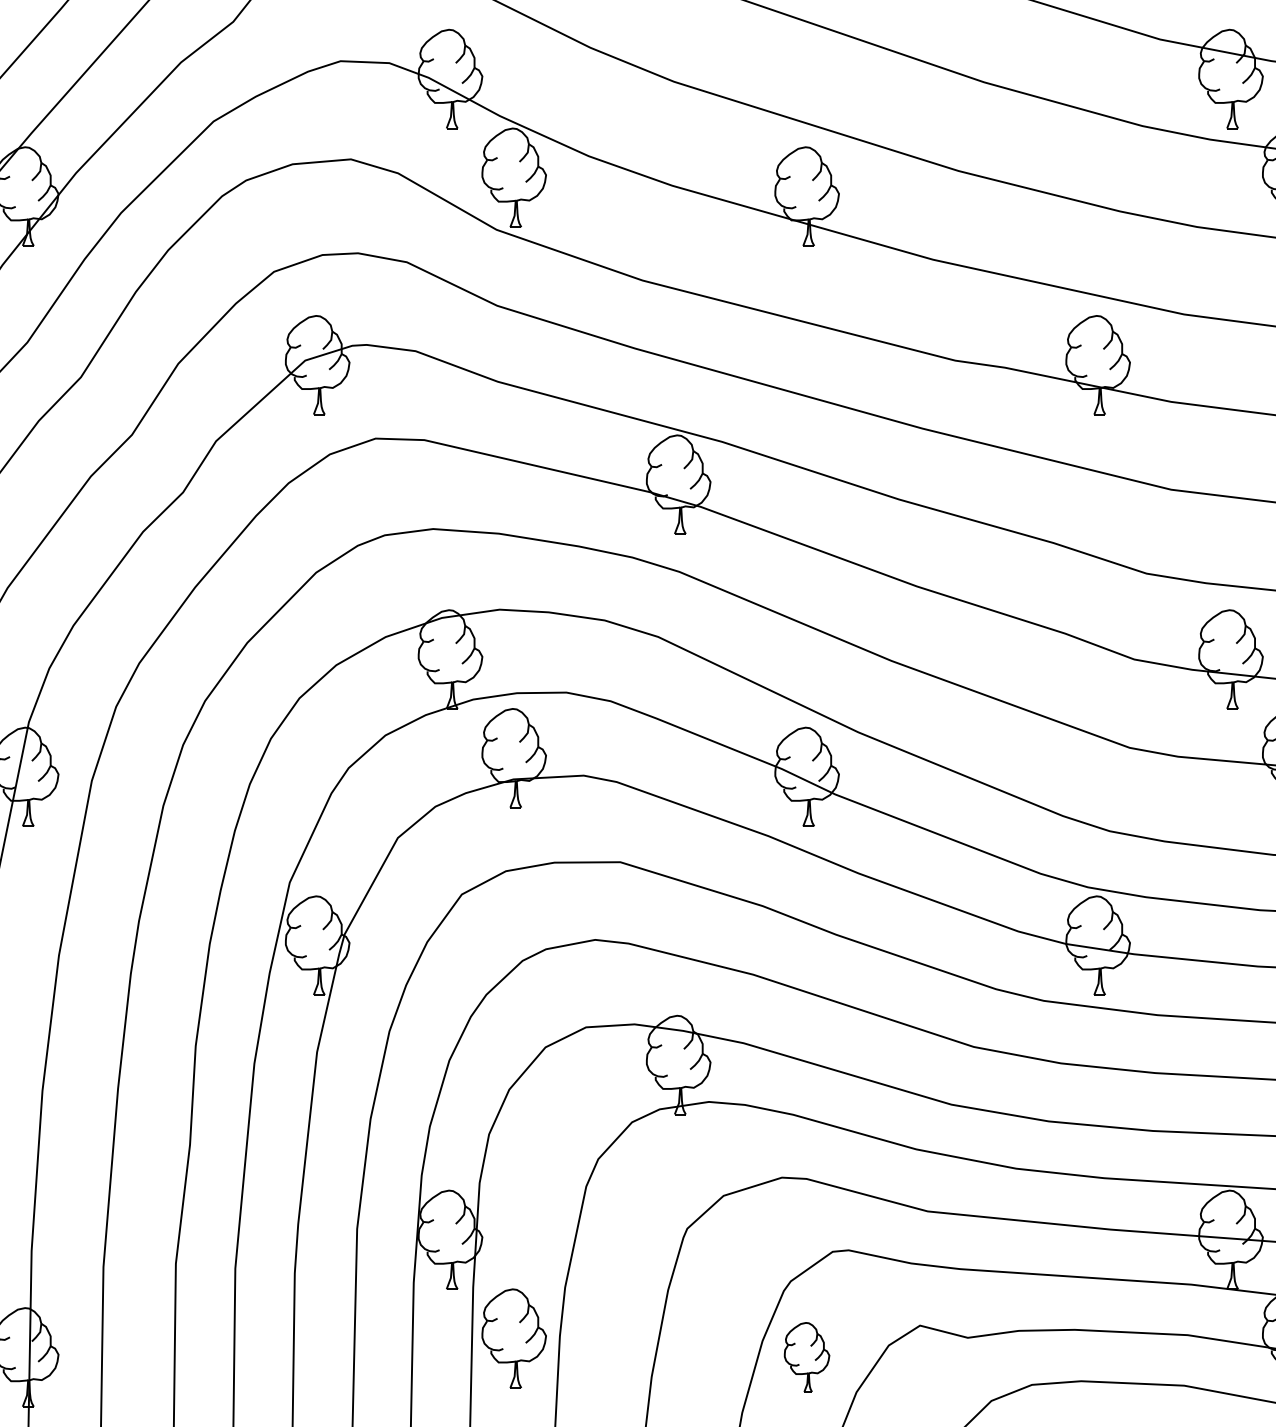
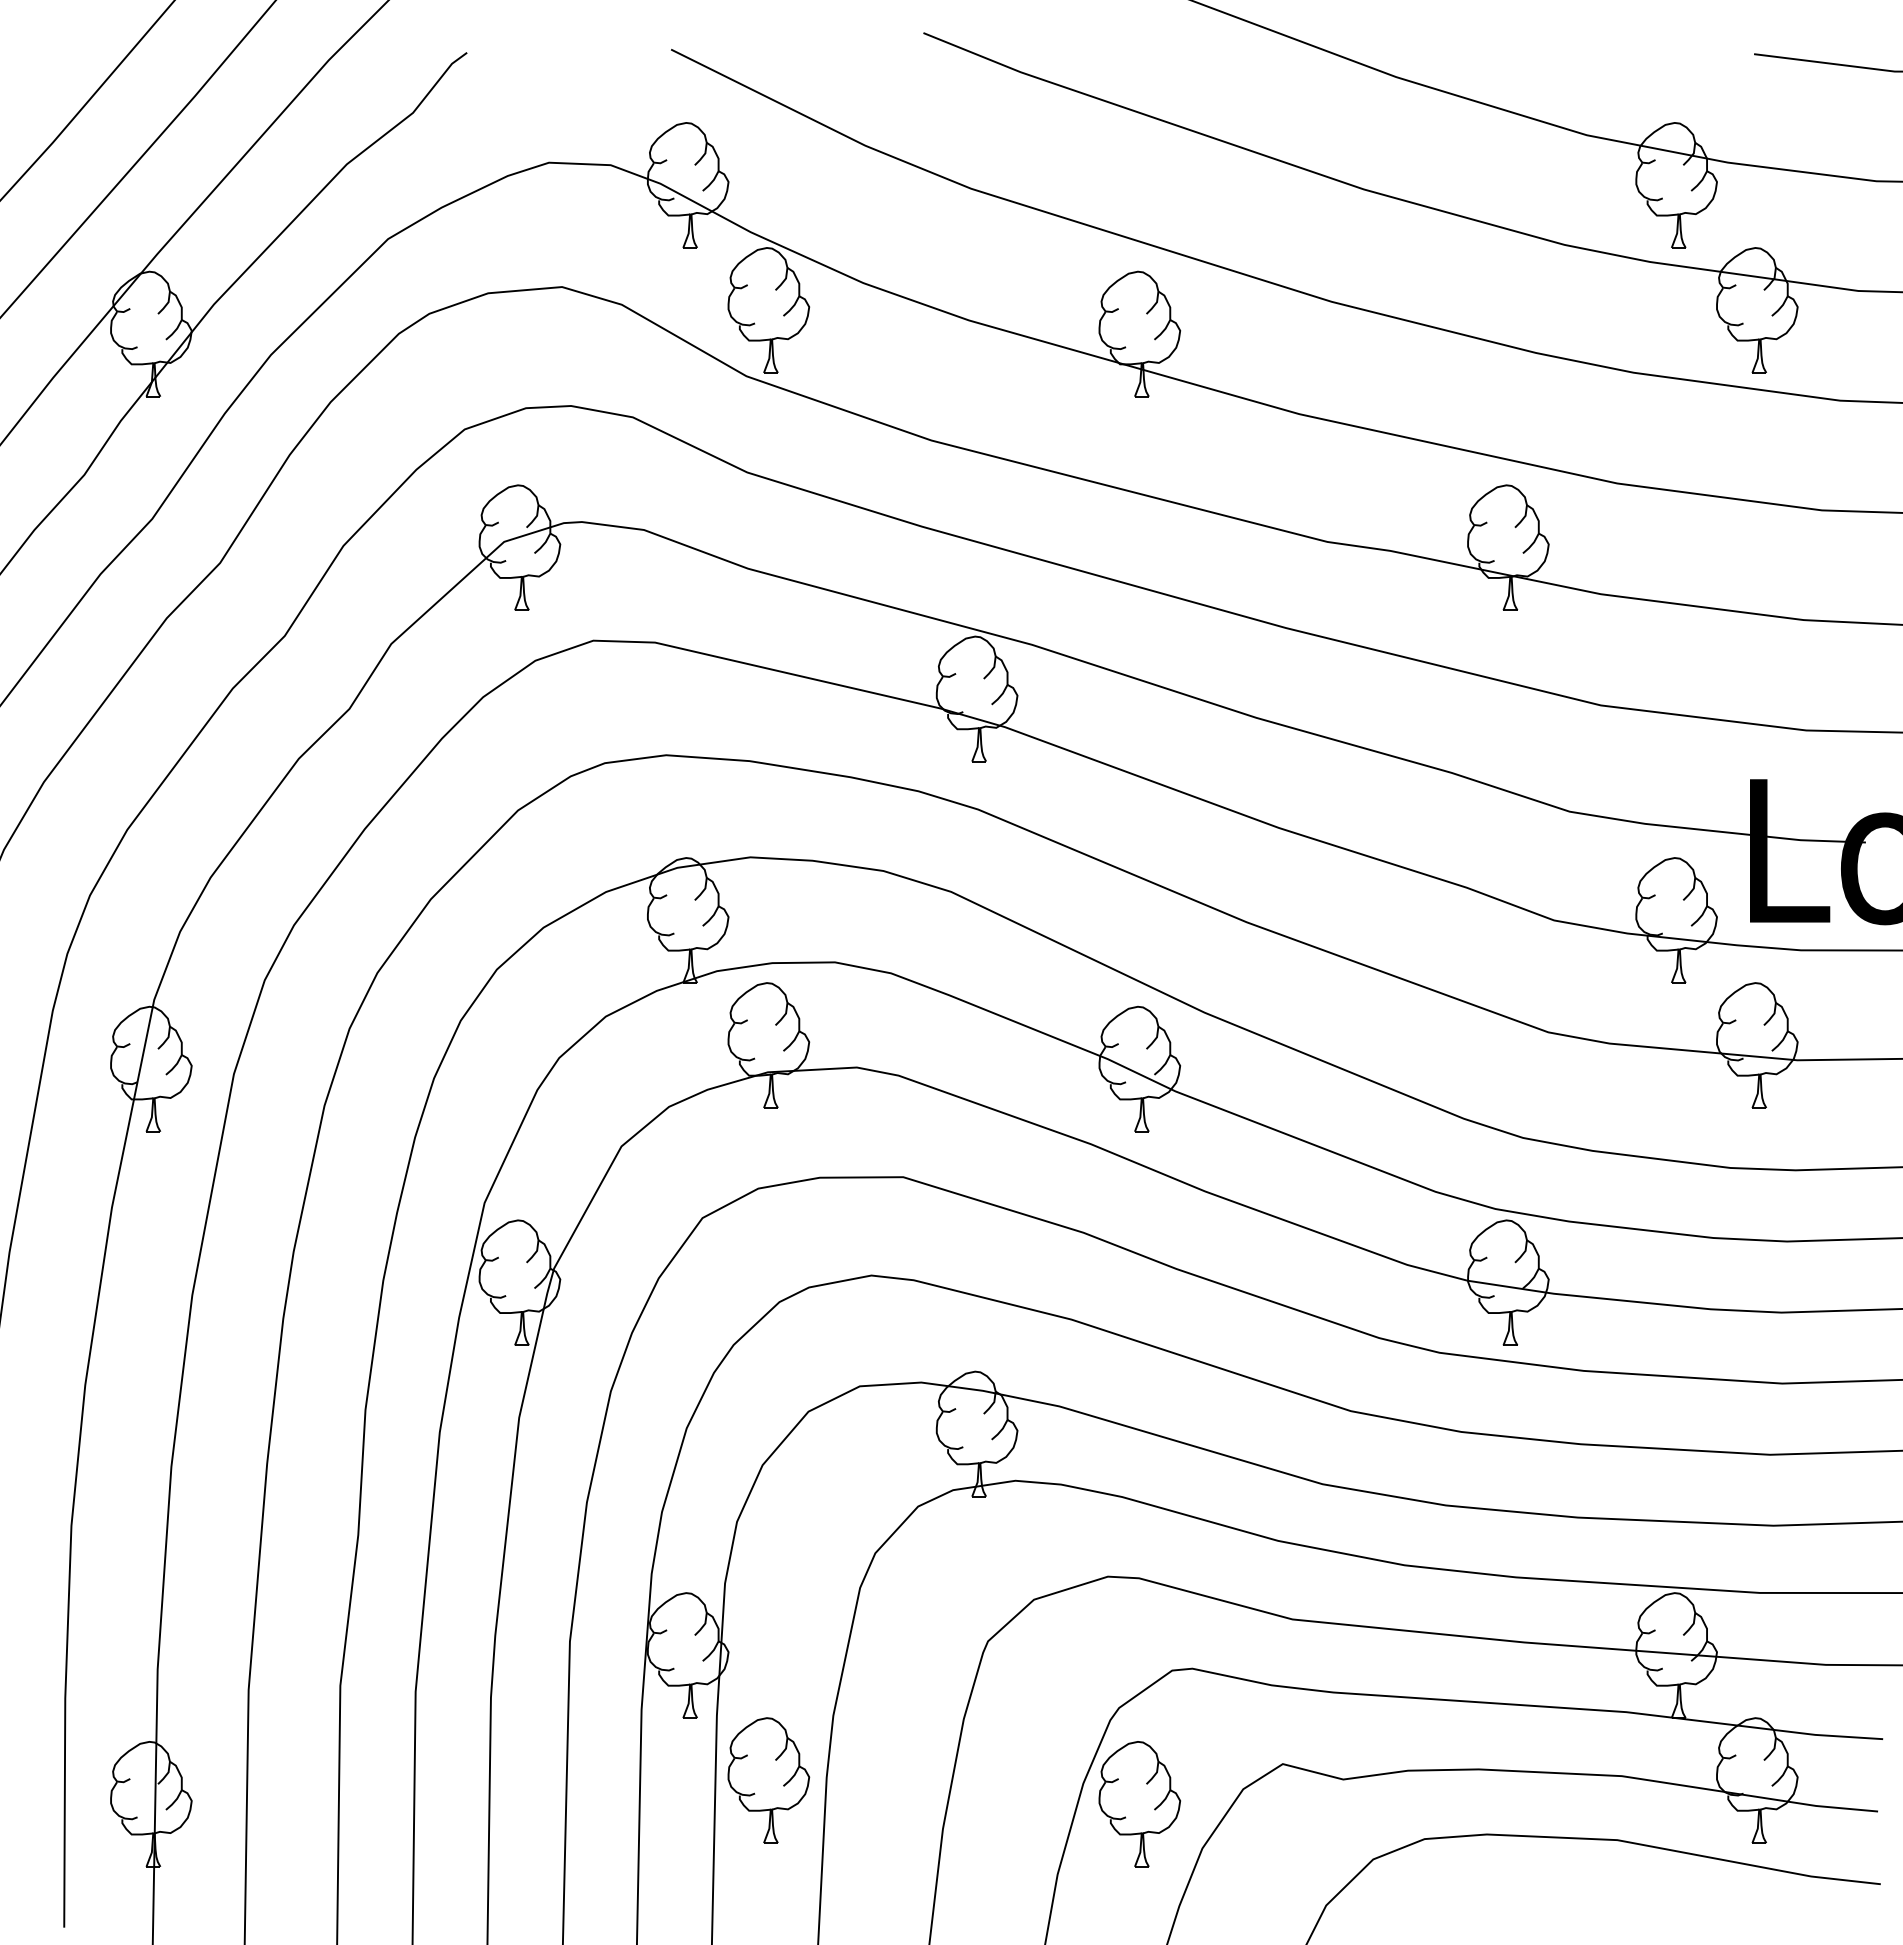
part: (806, 1357) -> (1139, 1804), size x1.43

